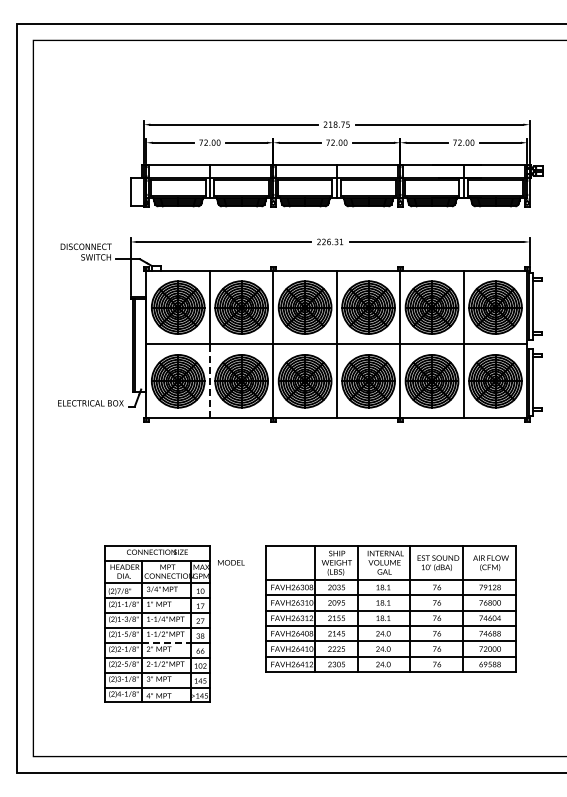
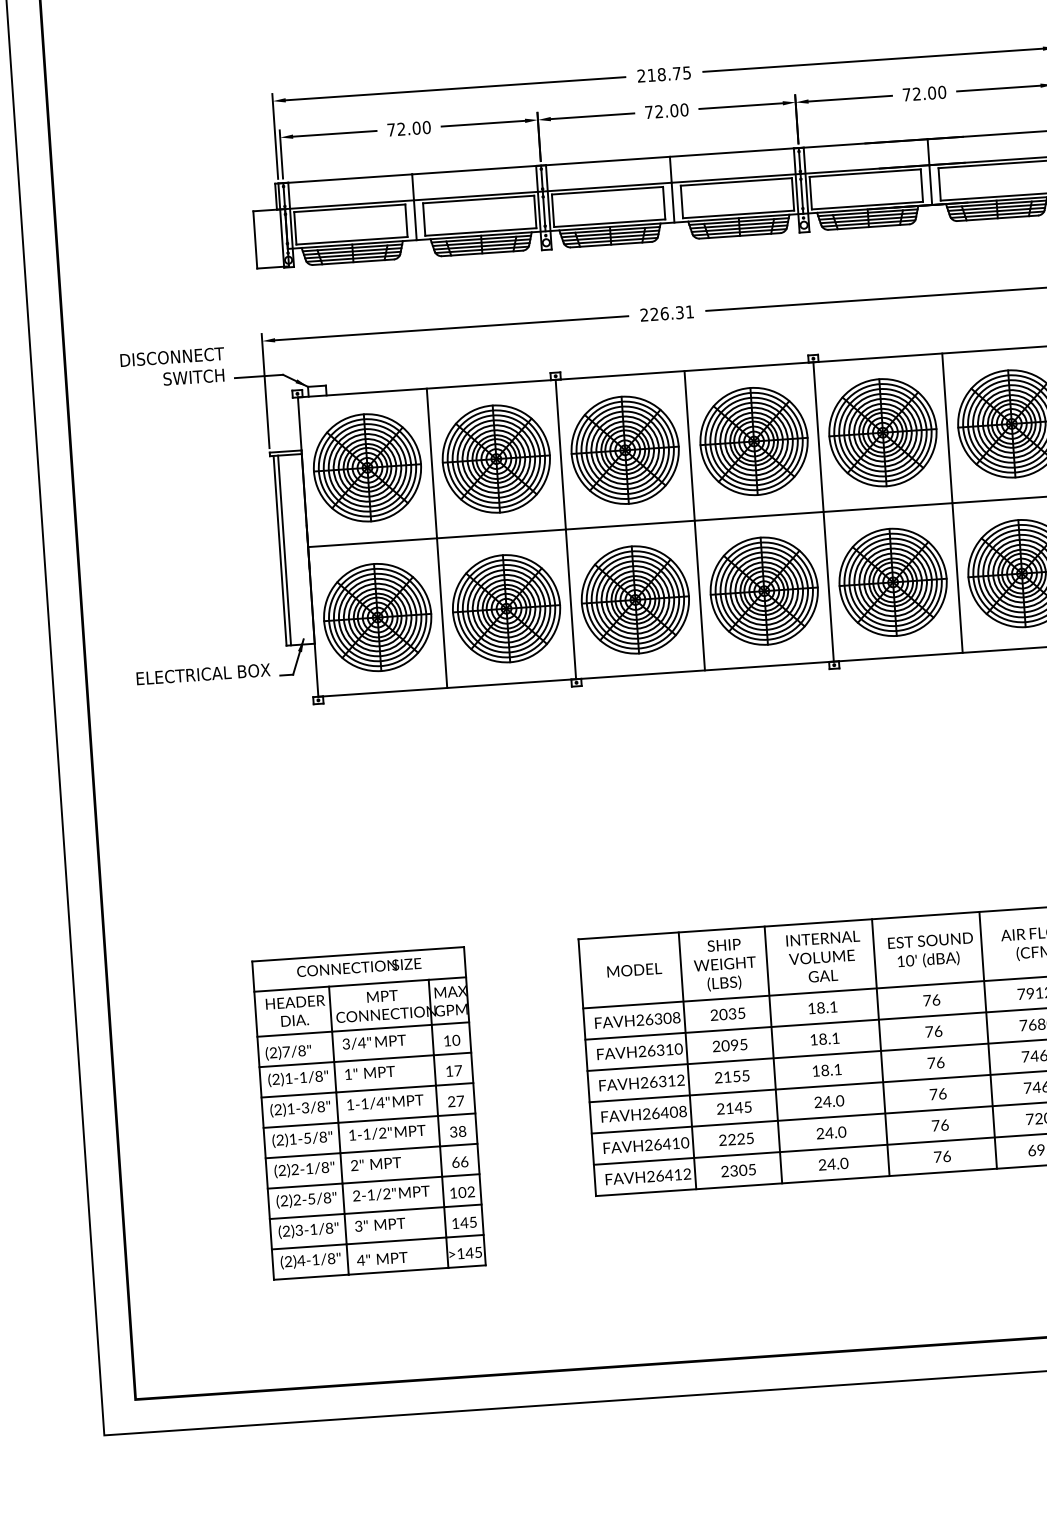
line: (209, 381) -> (441, 613), dashed -> solid
text: (231, 562) -> (634, 969), moved
line: (166, 642) -> (390, 1149), dashed -> solid

